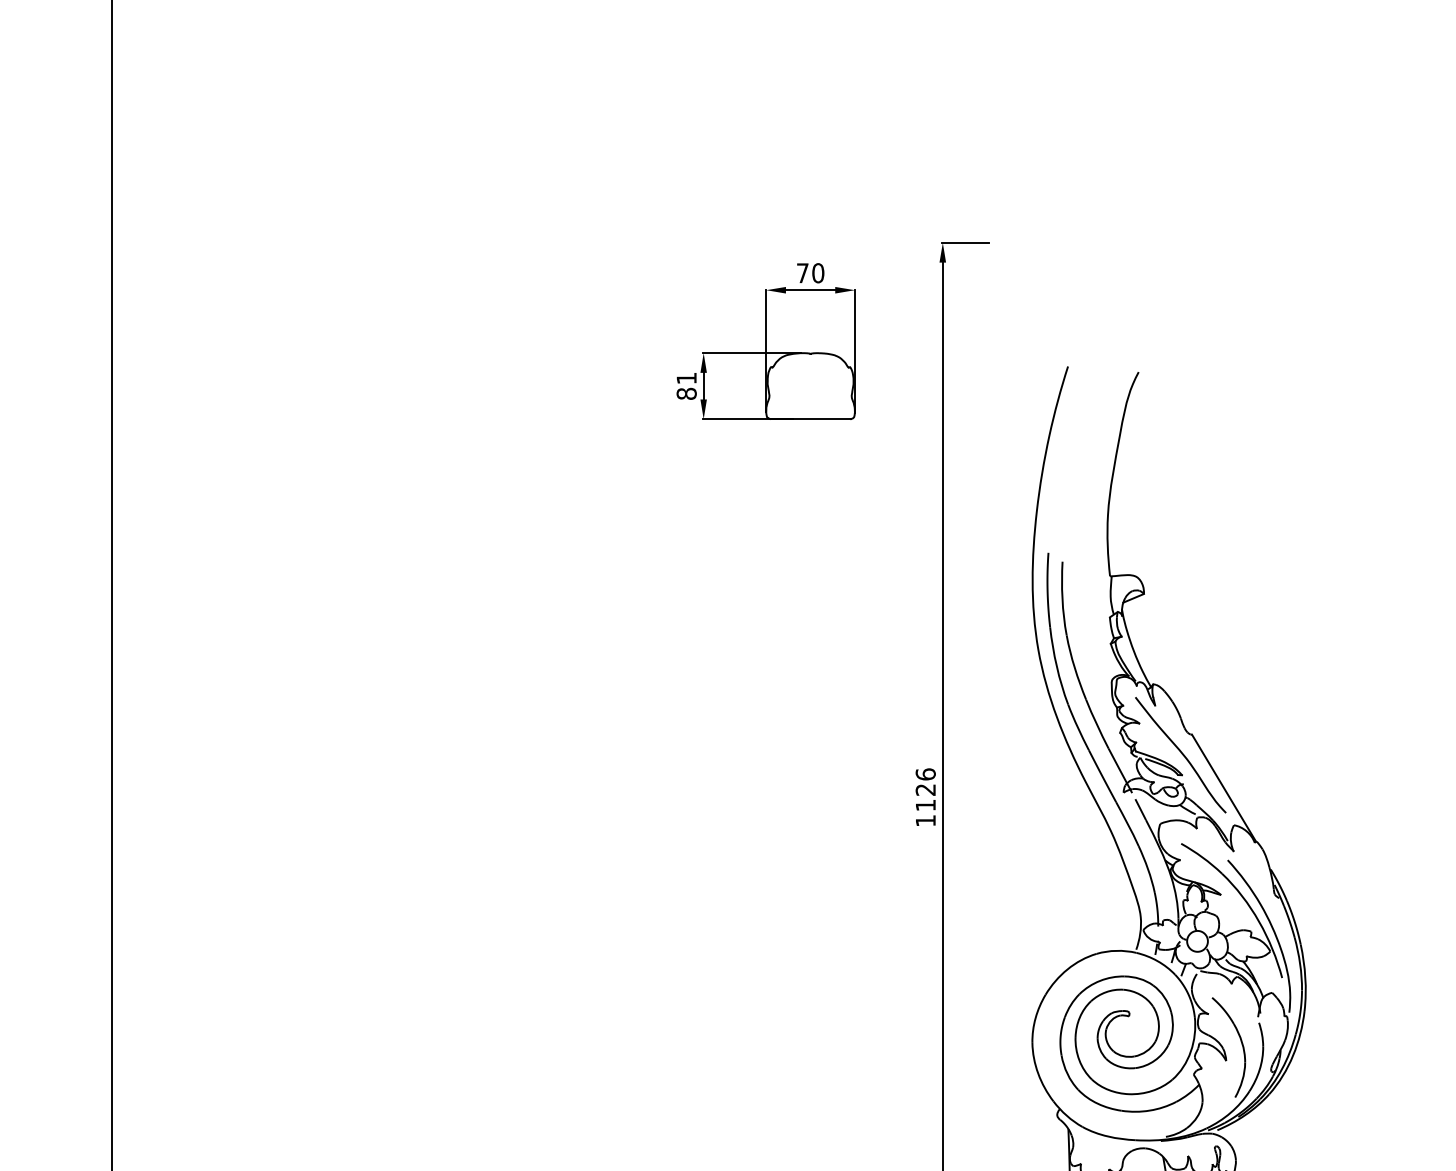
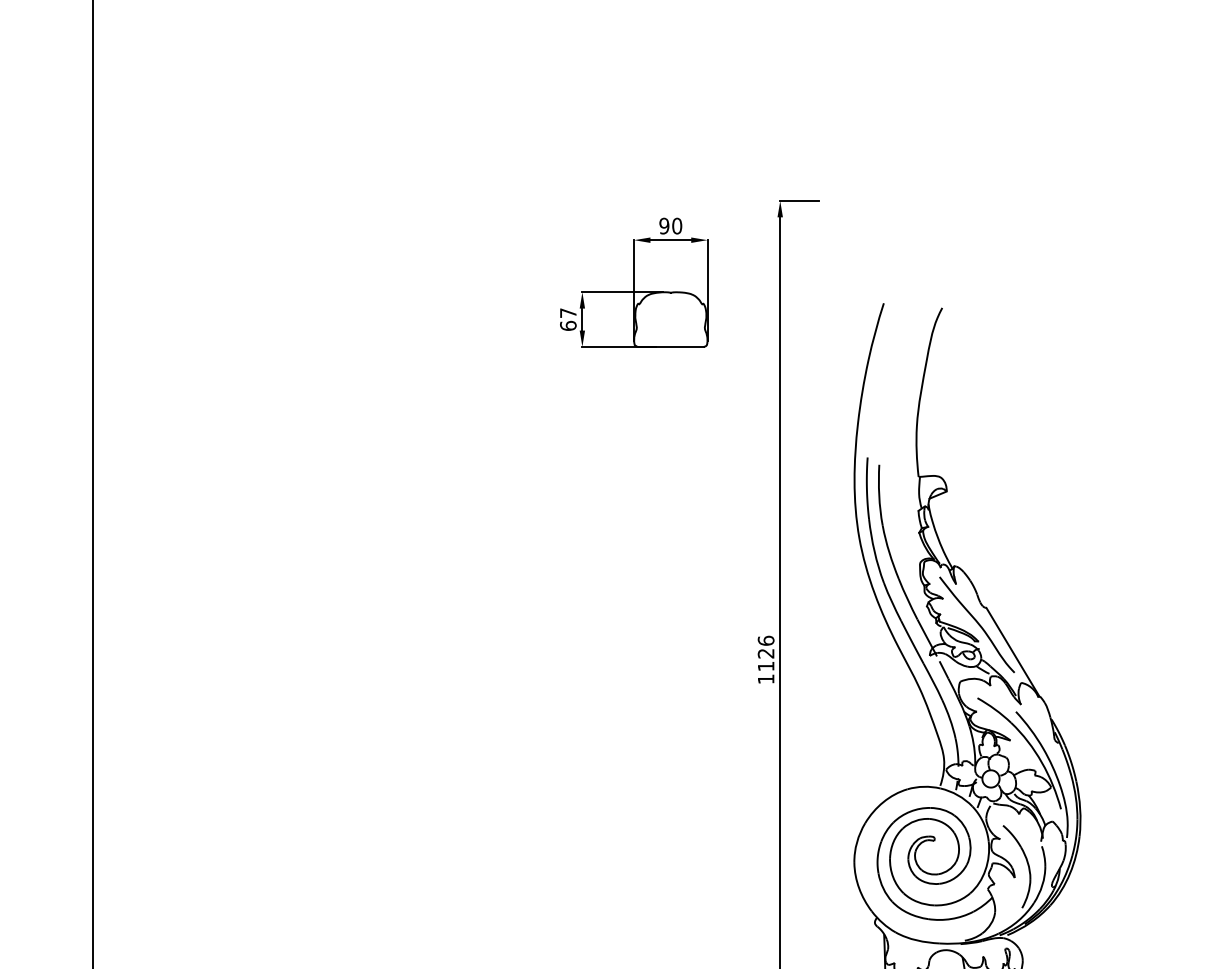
text: (802, 273) -> (664, 226), 70 -> 90
text: (686, 385) -> (568, 319), 81 -> 67

